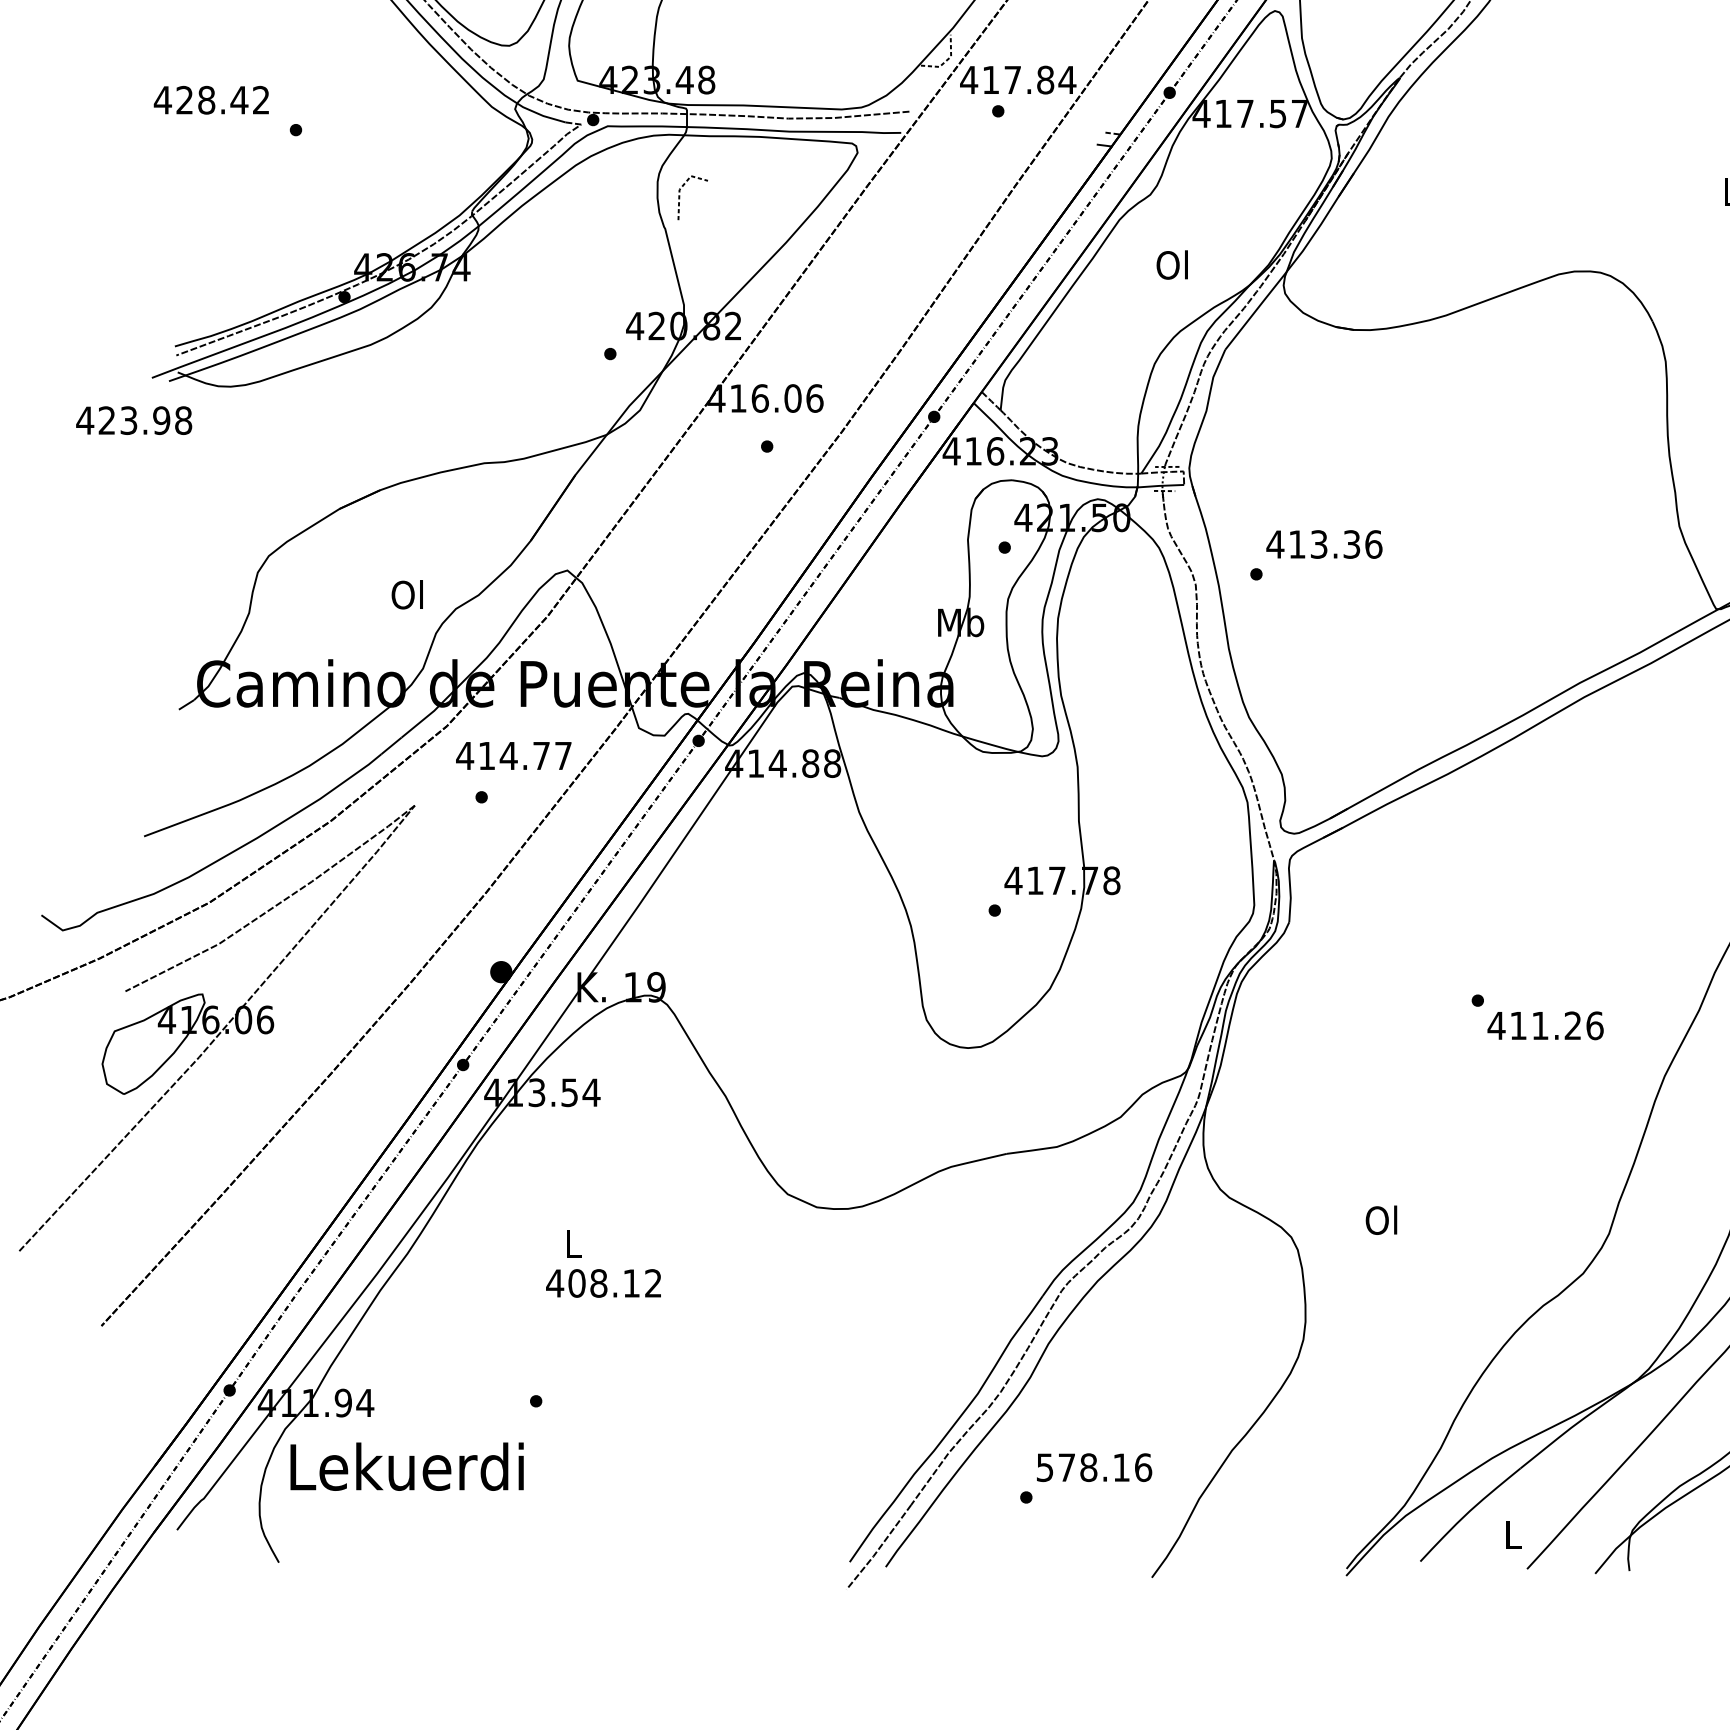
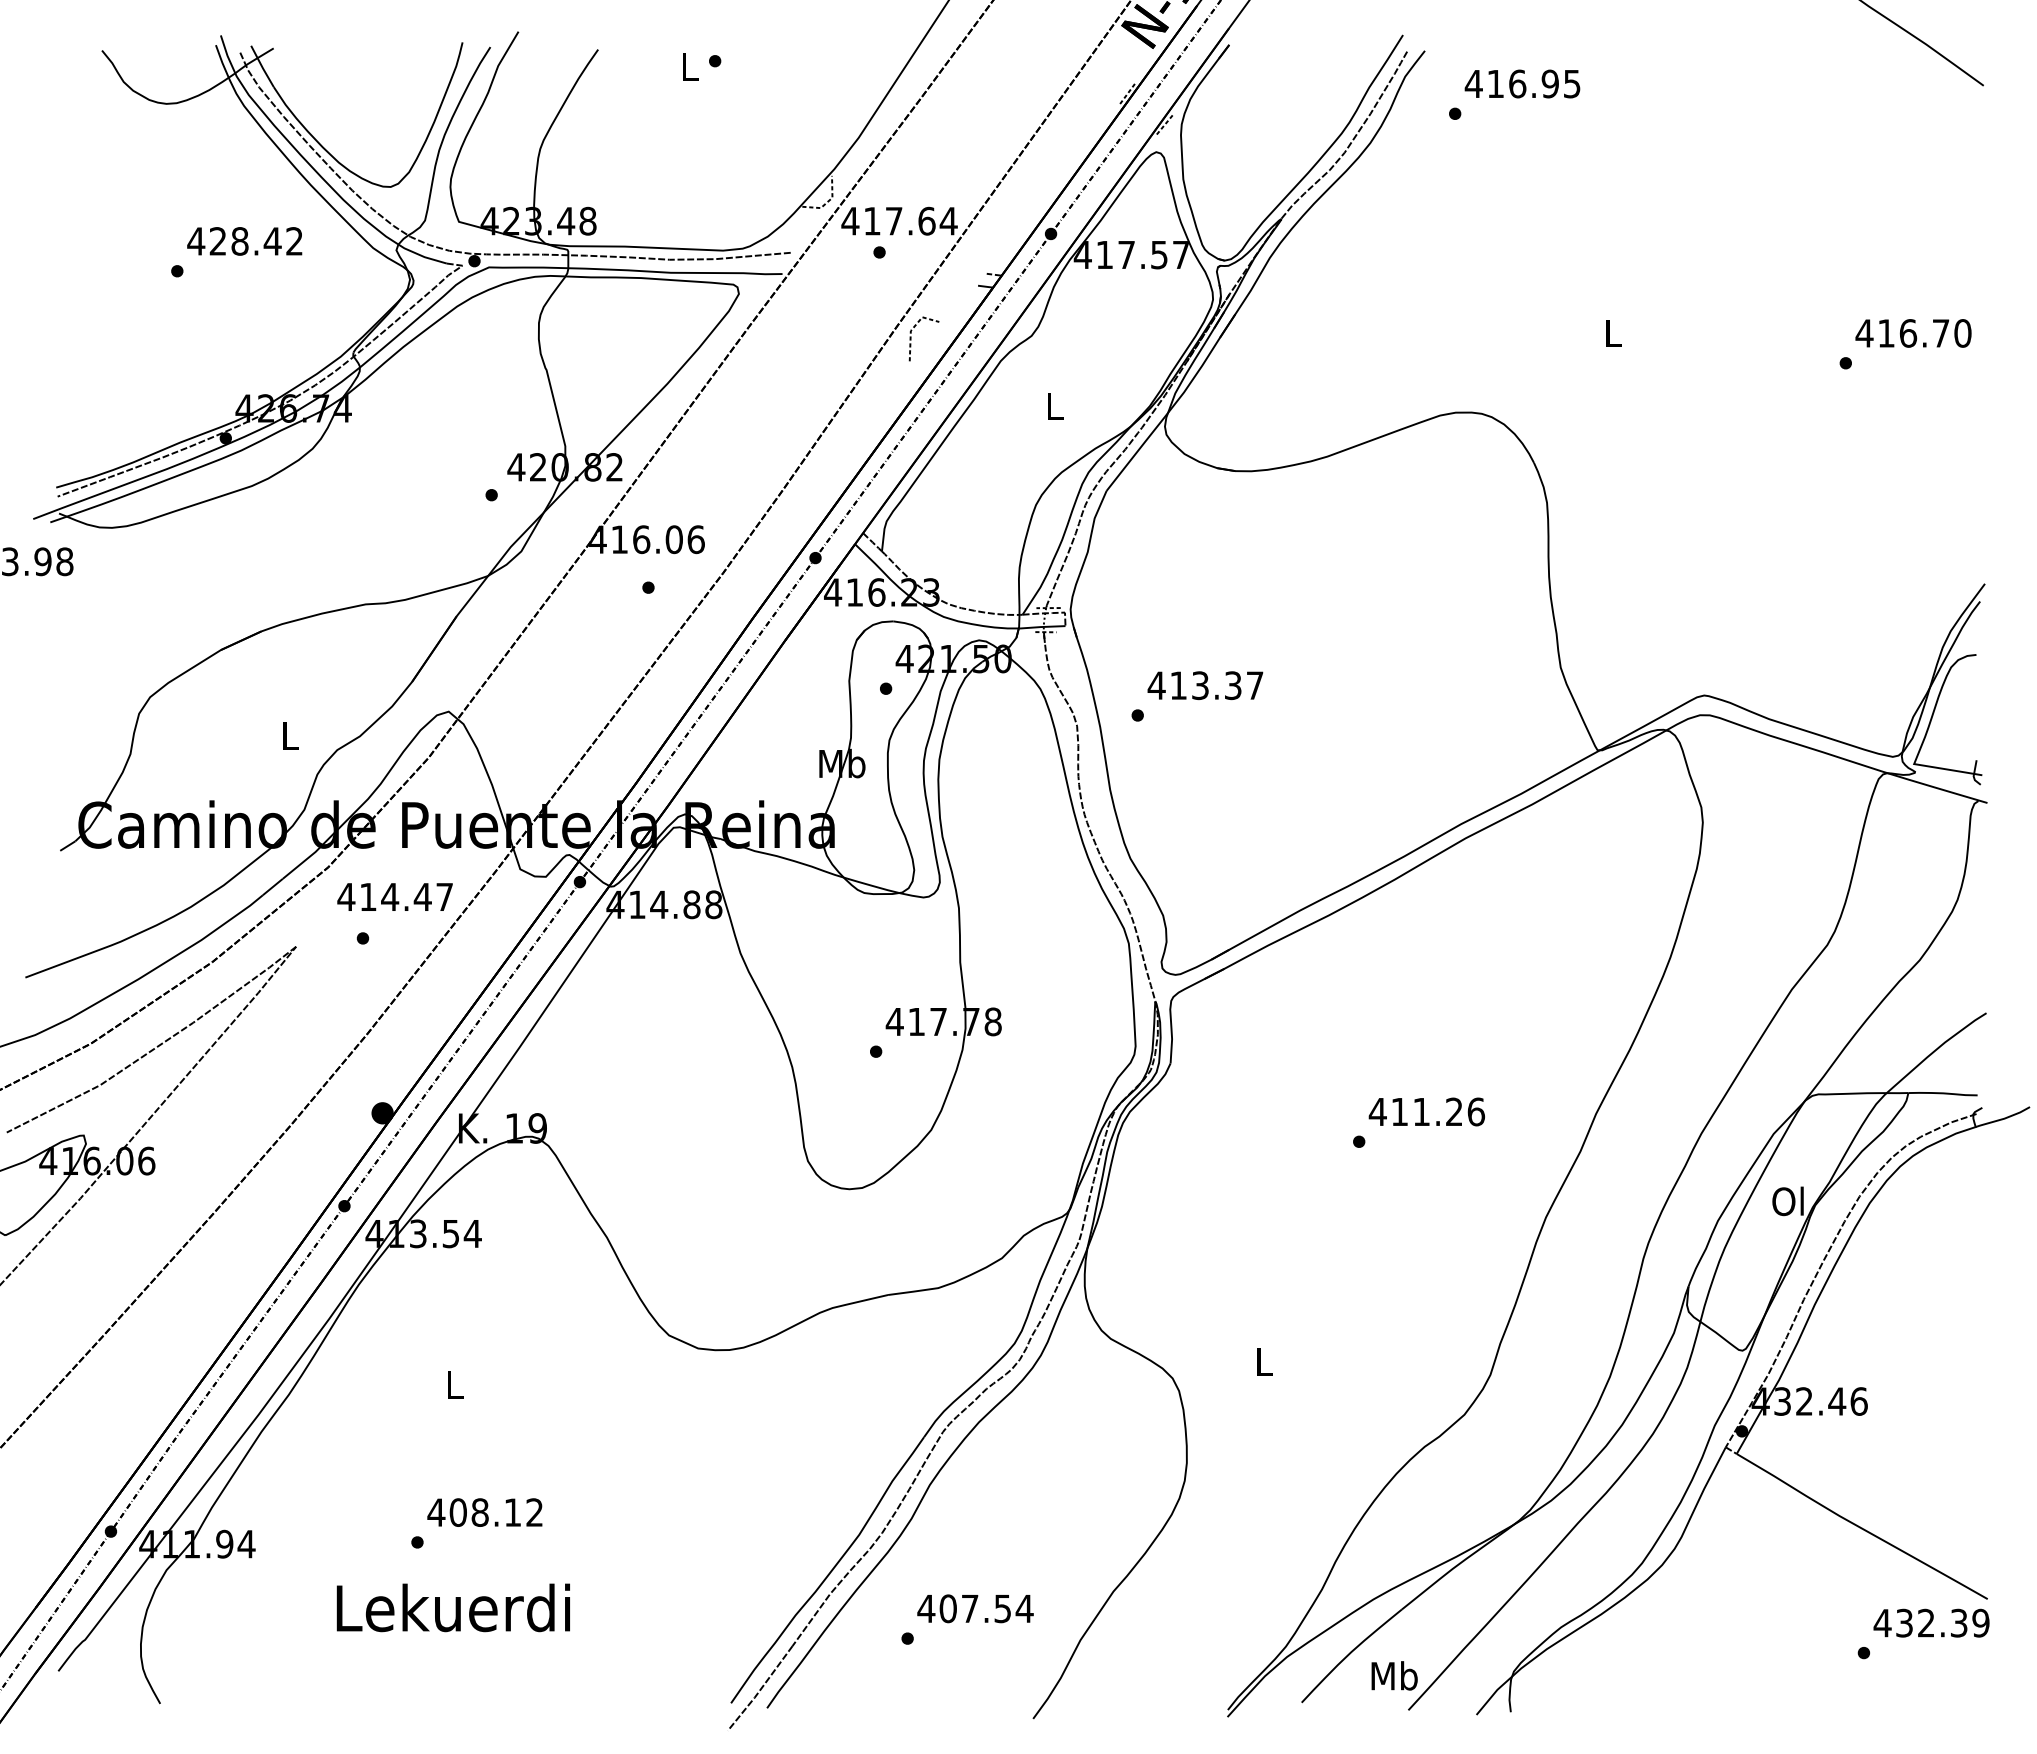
text: (1045, 79) -> (926, 220), 417.84 -> 417.64
text: (211, 100) -> (244, 241), moved
line: (680, 197) -> (911, 338), moved
text: (1172, 264) -> (1053, 405), Ol -> L
text: (1373, 544) -> (1254, 685), 413.36 -> 413.37
text: (407, 594) -> (288, 735), Ol -> L
text: (541, 755) -> (422, 896), 414.77 -> 414.47
text: (1545, 1025) -> (1426, 1111), moved
text: (1381, 1220) -> (1262, 1361), Ol -> L
text: (603, 1283) -> (484, 1512), moved
text: (406, 1466) -> (452, 1607), moved
text: (1094, 1467) -> (975, 1608), 578.16 -> 407.54
text: (1513, 1534) -> (1394, 1675), L -> Mb

